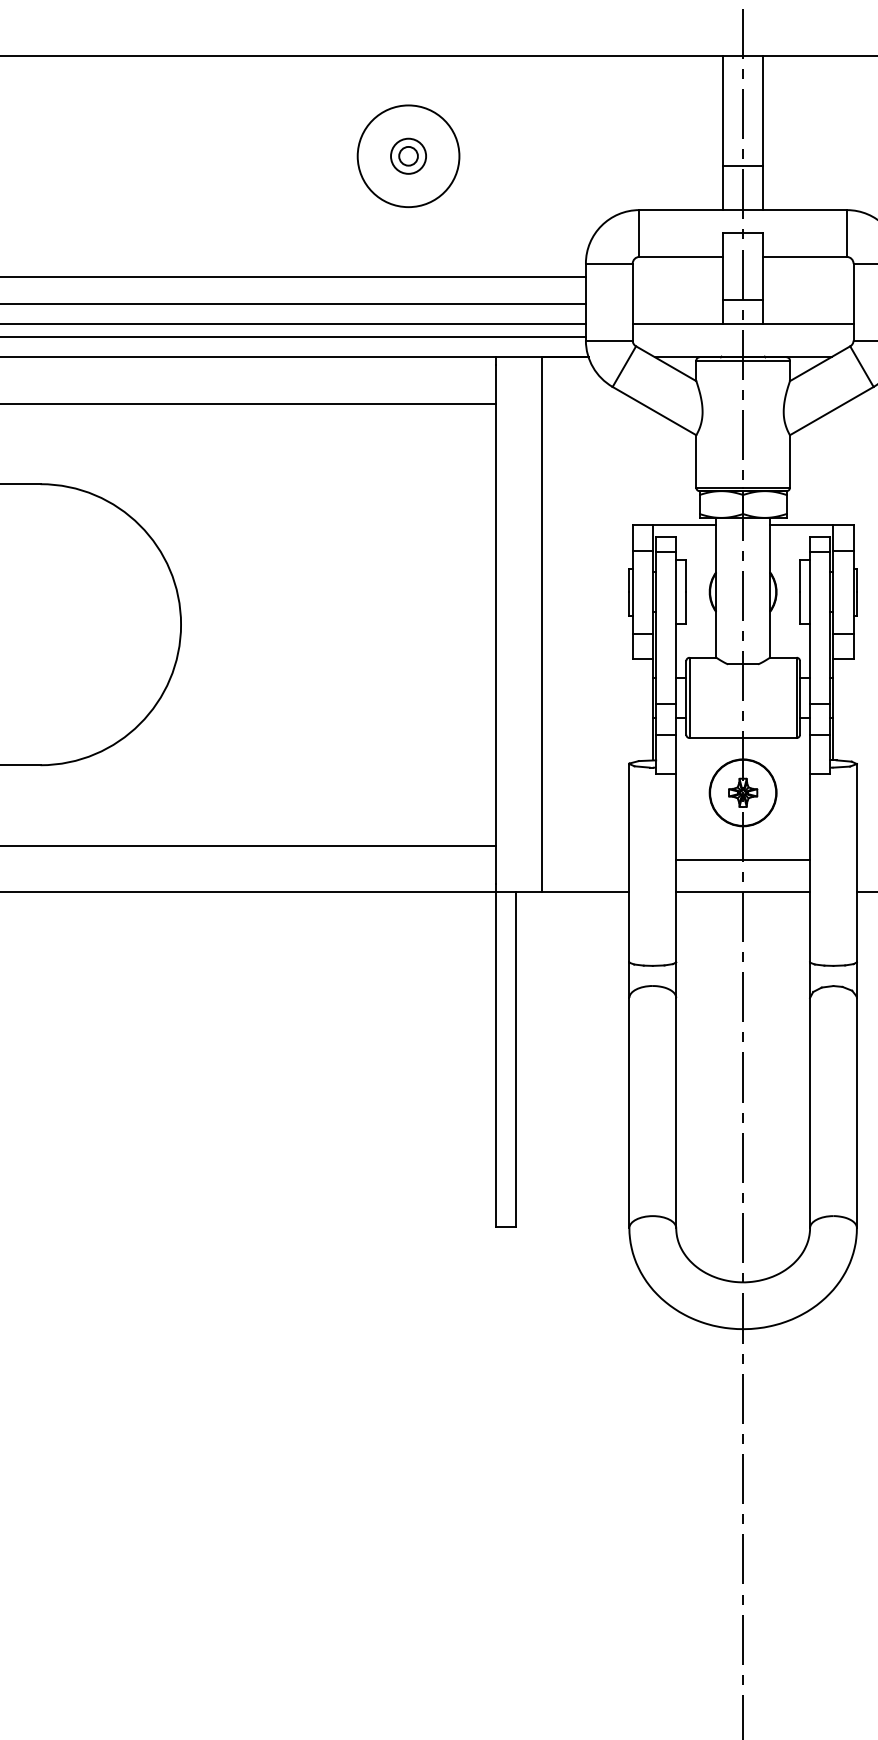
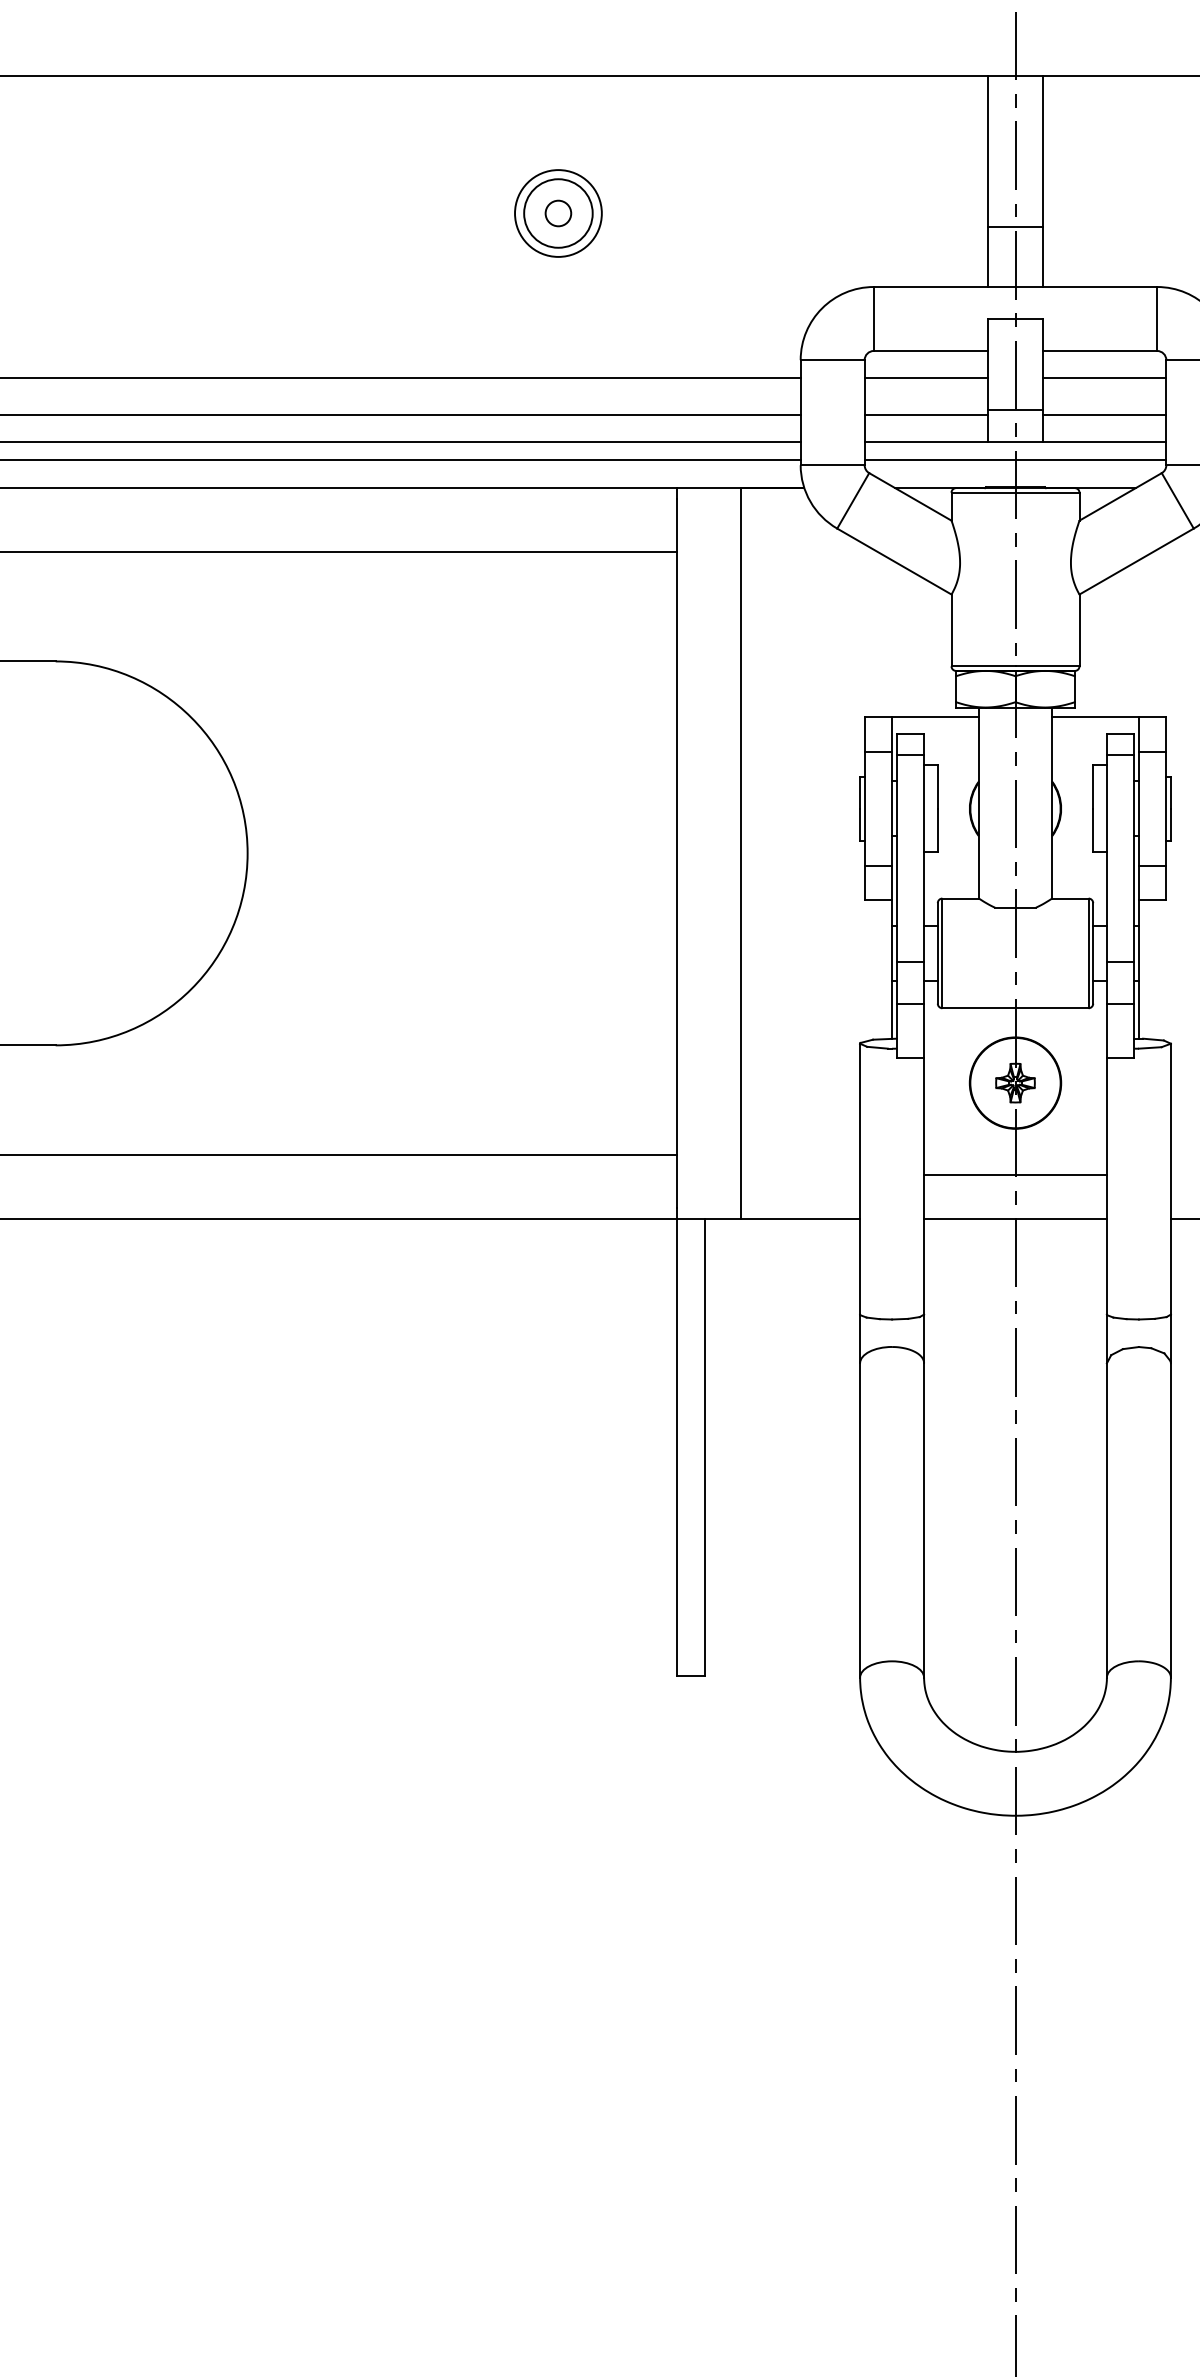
circle: (408, 156) -> (558, 213), size x0.62
circle: (408, 156) -> (558, 213), size x1.43
line: (677, 277) -> (926, 378), added
line: (808, 277) -> (1104, 378), added
line: (677, 303) -> (926, 414), added
line: (808, 303) -> (1104, 414), added
line: (743, 337) -> (1015, 460), added

